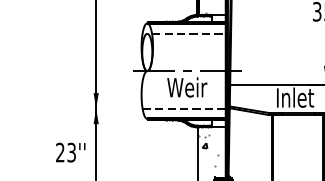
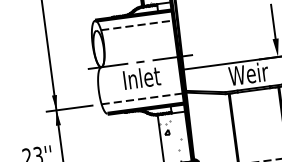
text: (187, 87) -> (142, 77), Weir -> Inlet
text: (295, 97) -> (249, 73), Inlet -> Weir
line: (109, 108) -> (69, 108), added

